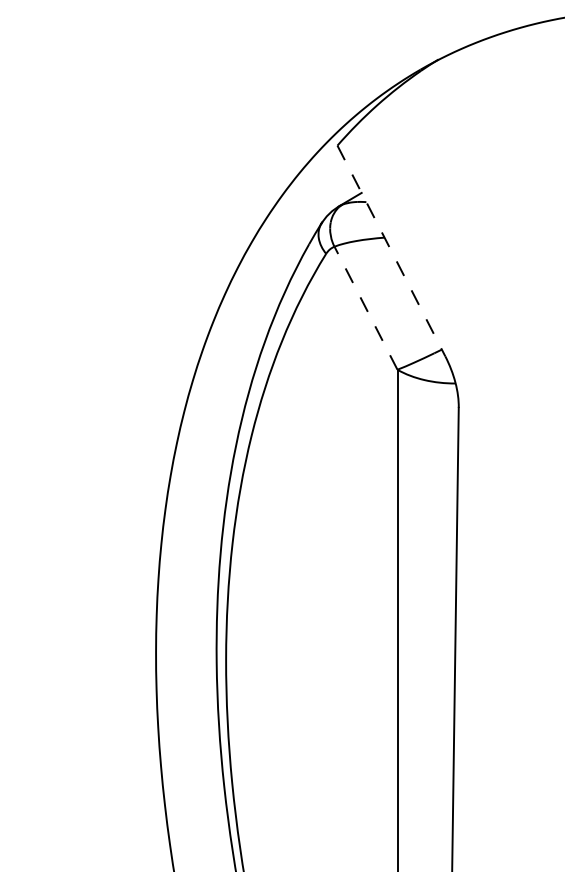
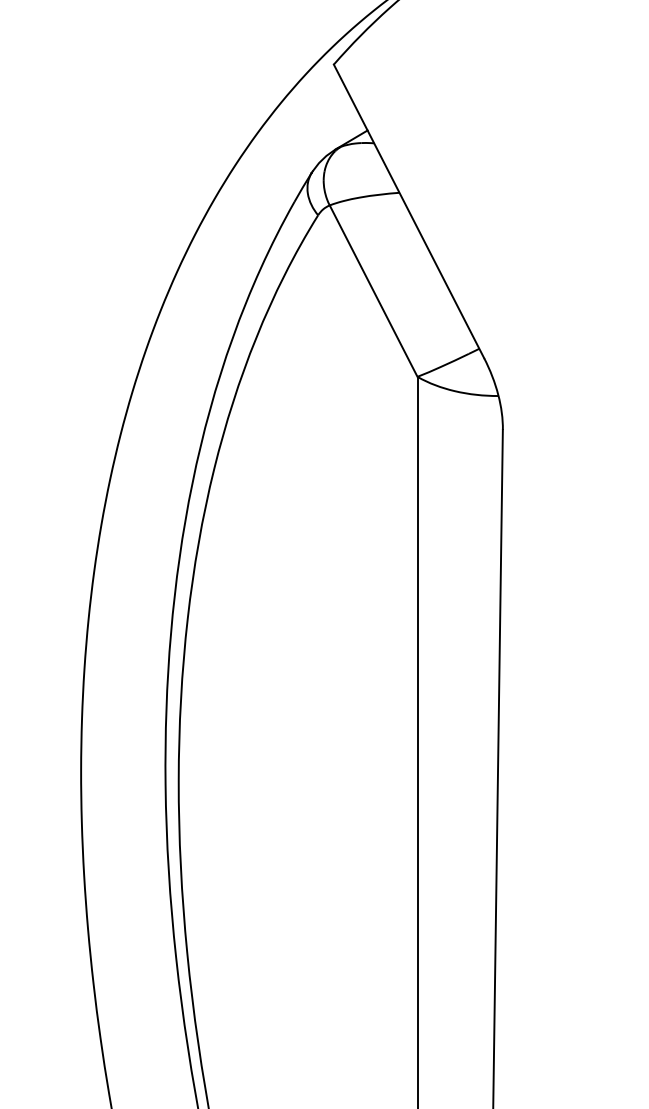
line: (391, 251) -> (409, 212), dashed -> solid
line: (365, 307) -> (372, 290), dashed -> solid

